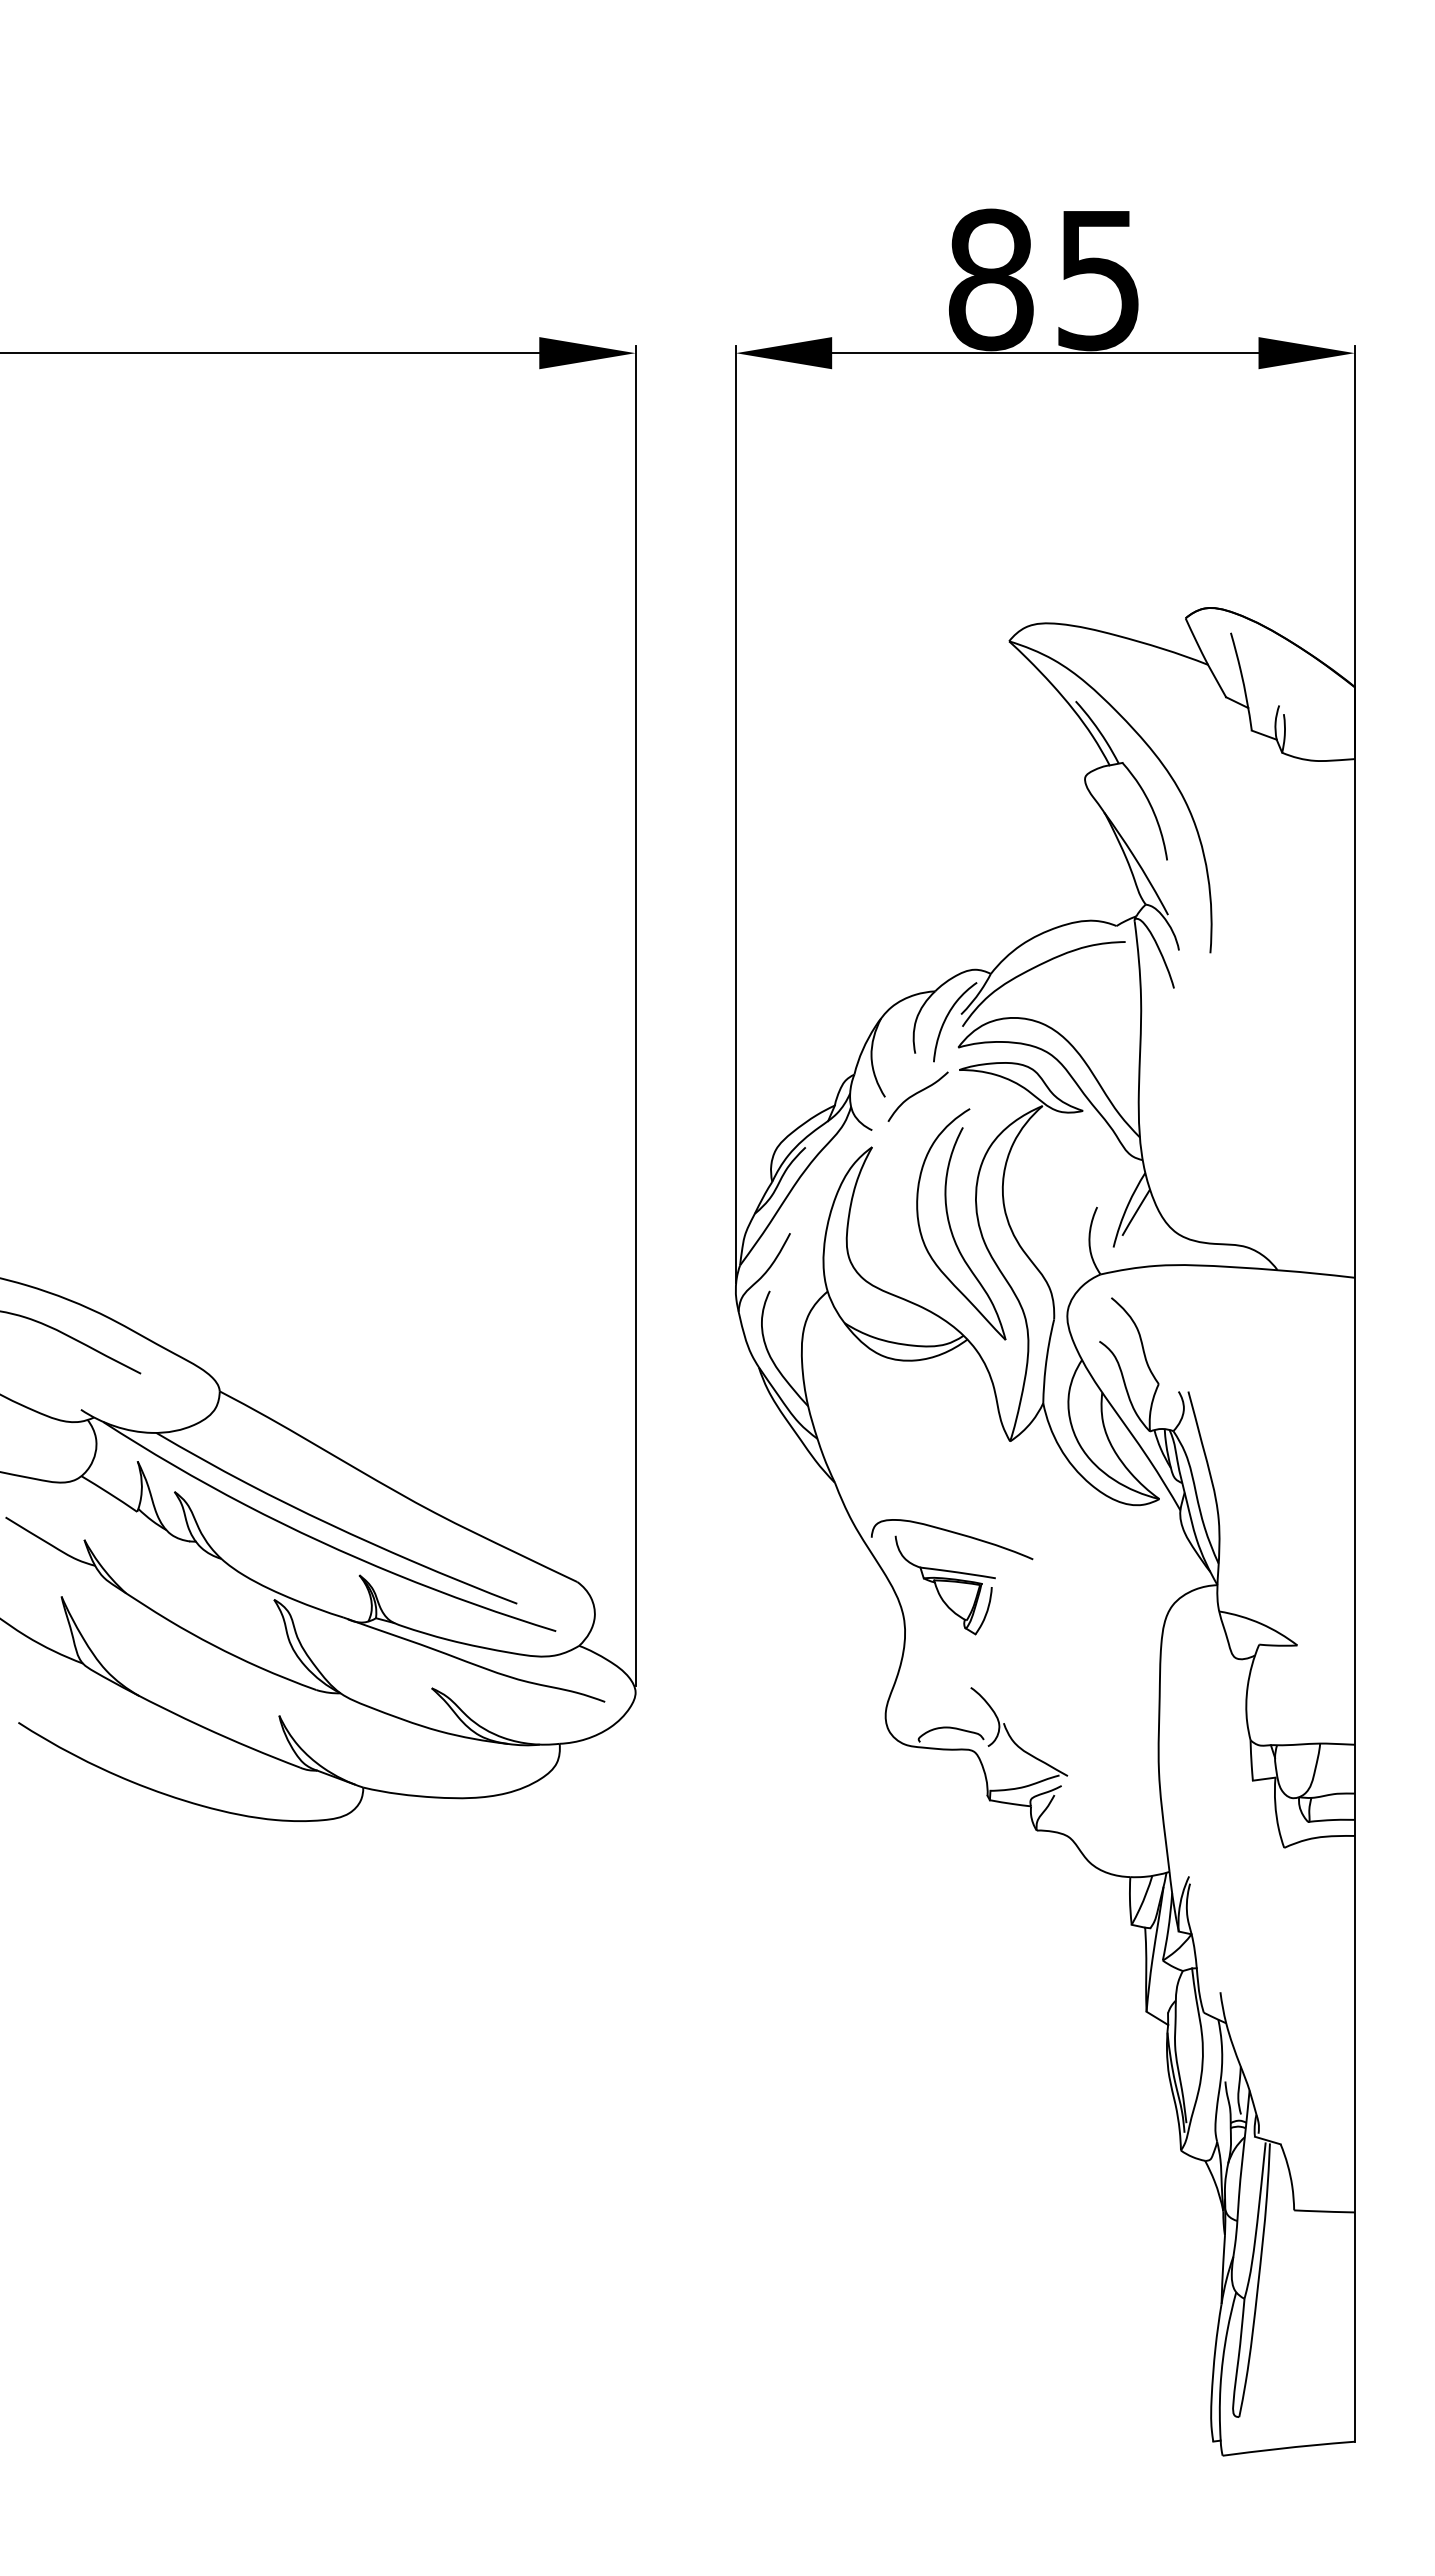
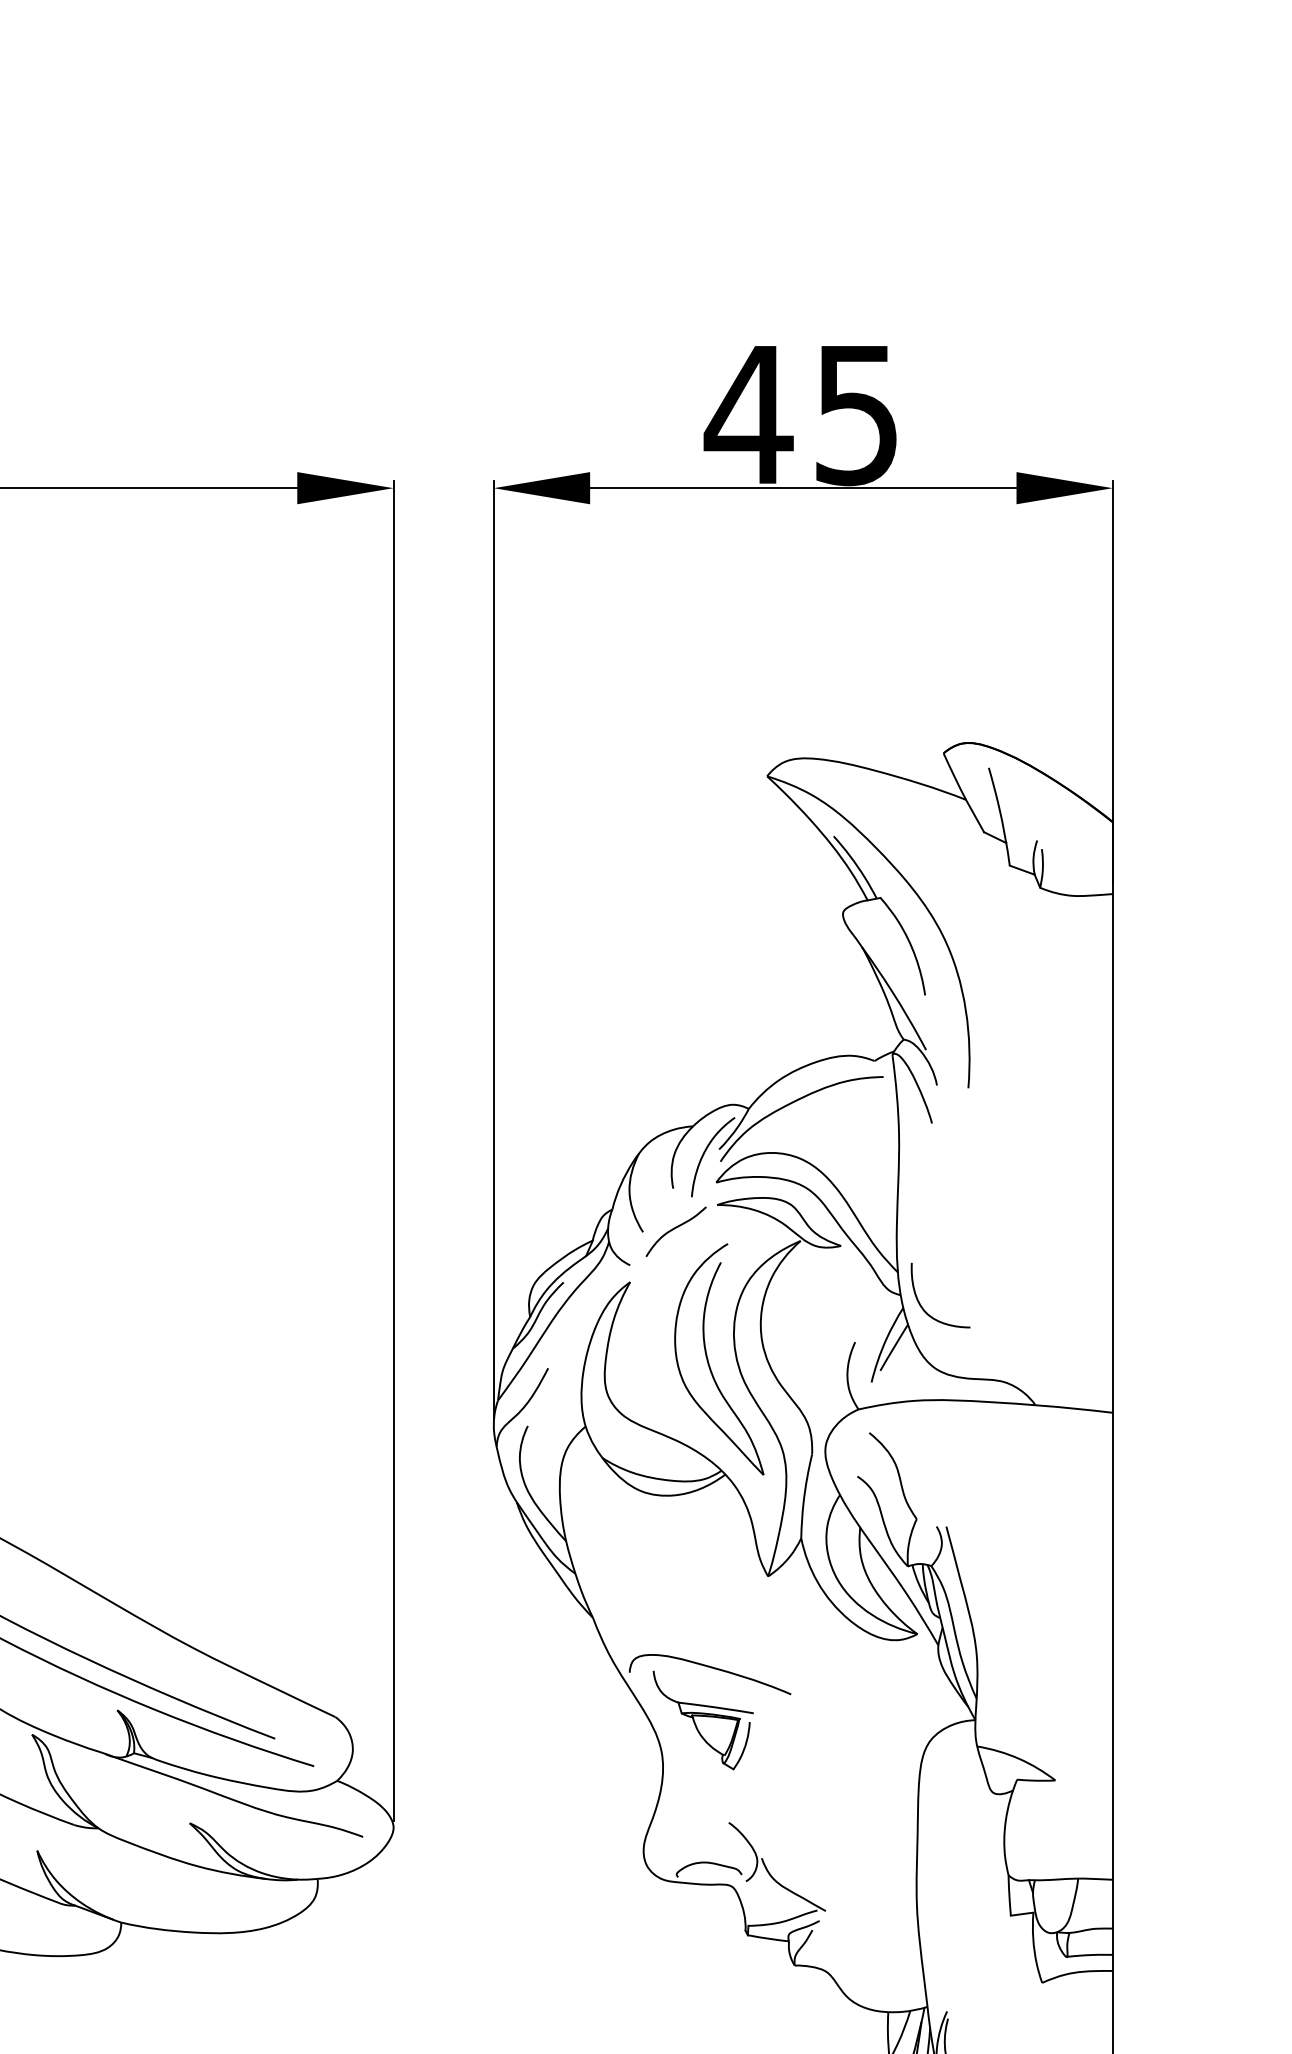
text: (990, 279) -> (748, 414), 85 -> 45
curve: (1165, 1172) -> (923, 1307), added

